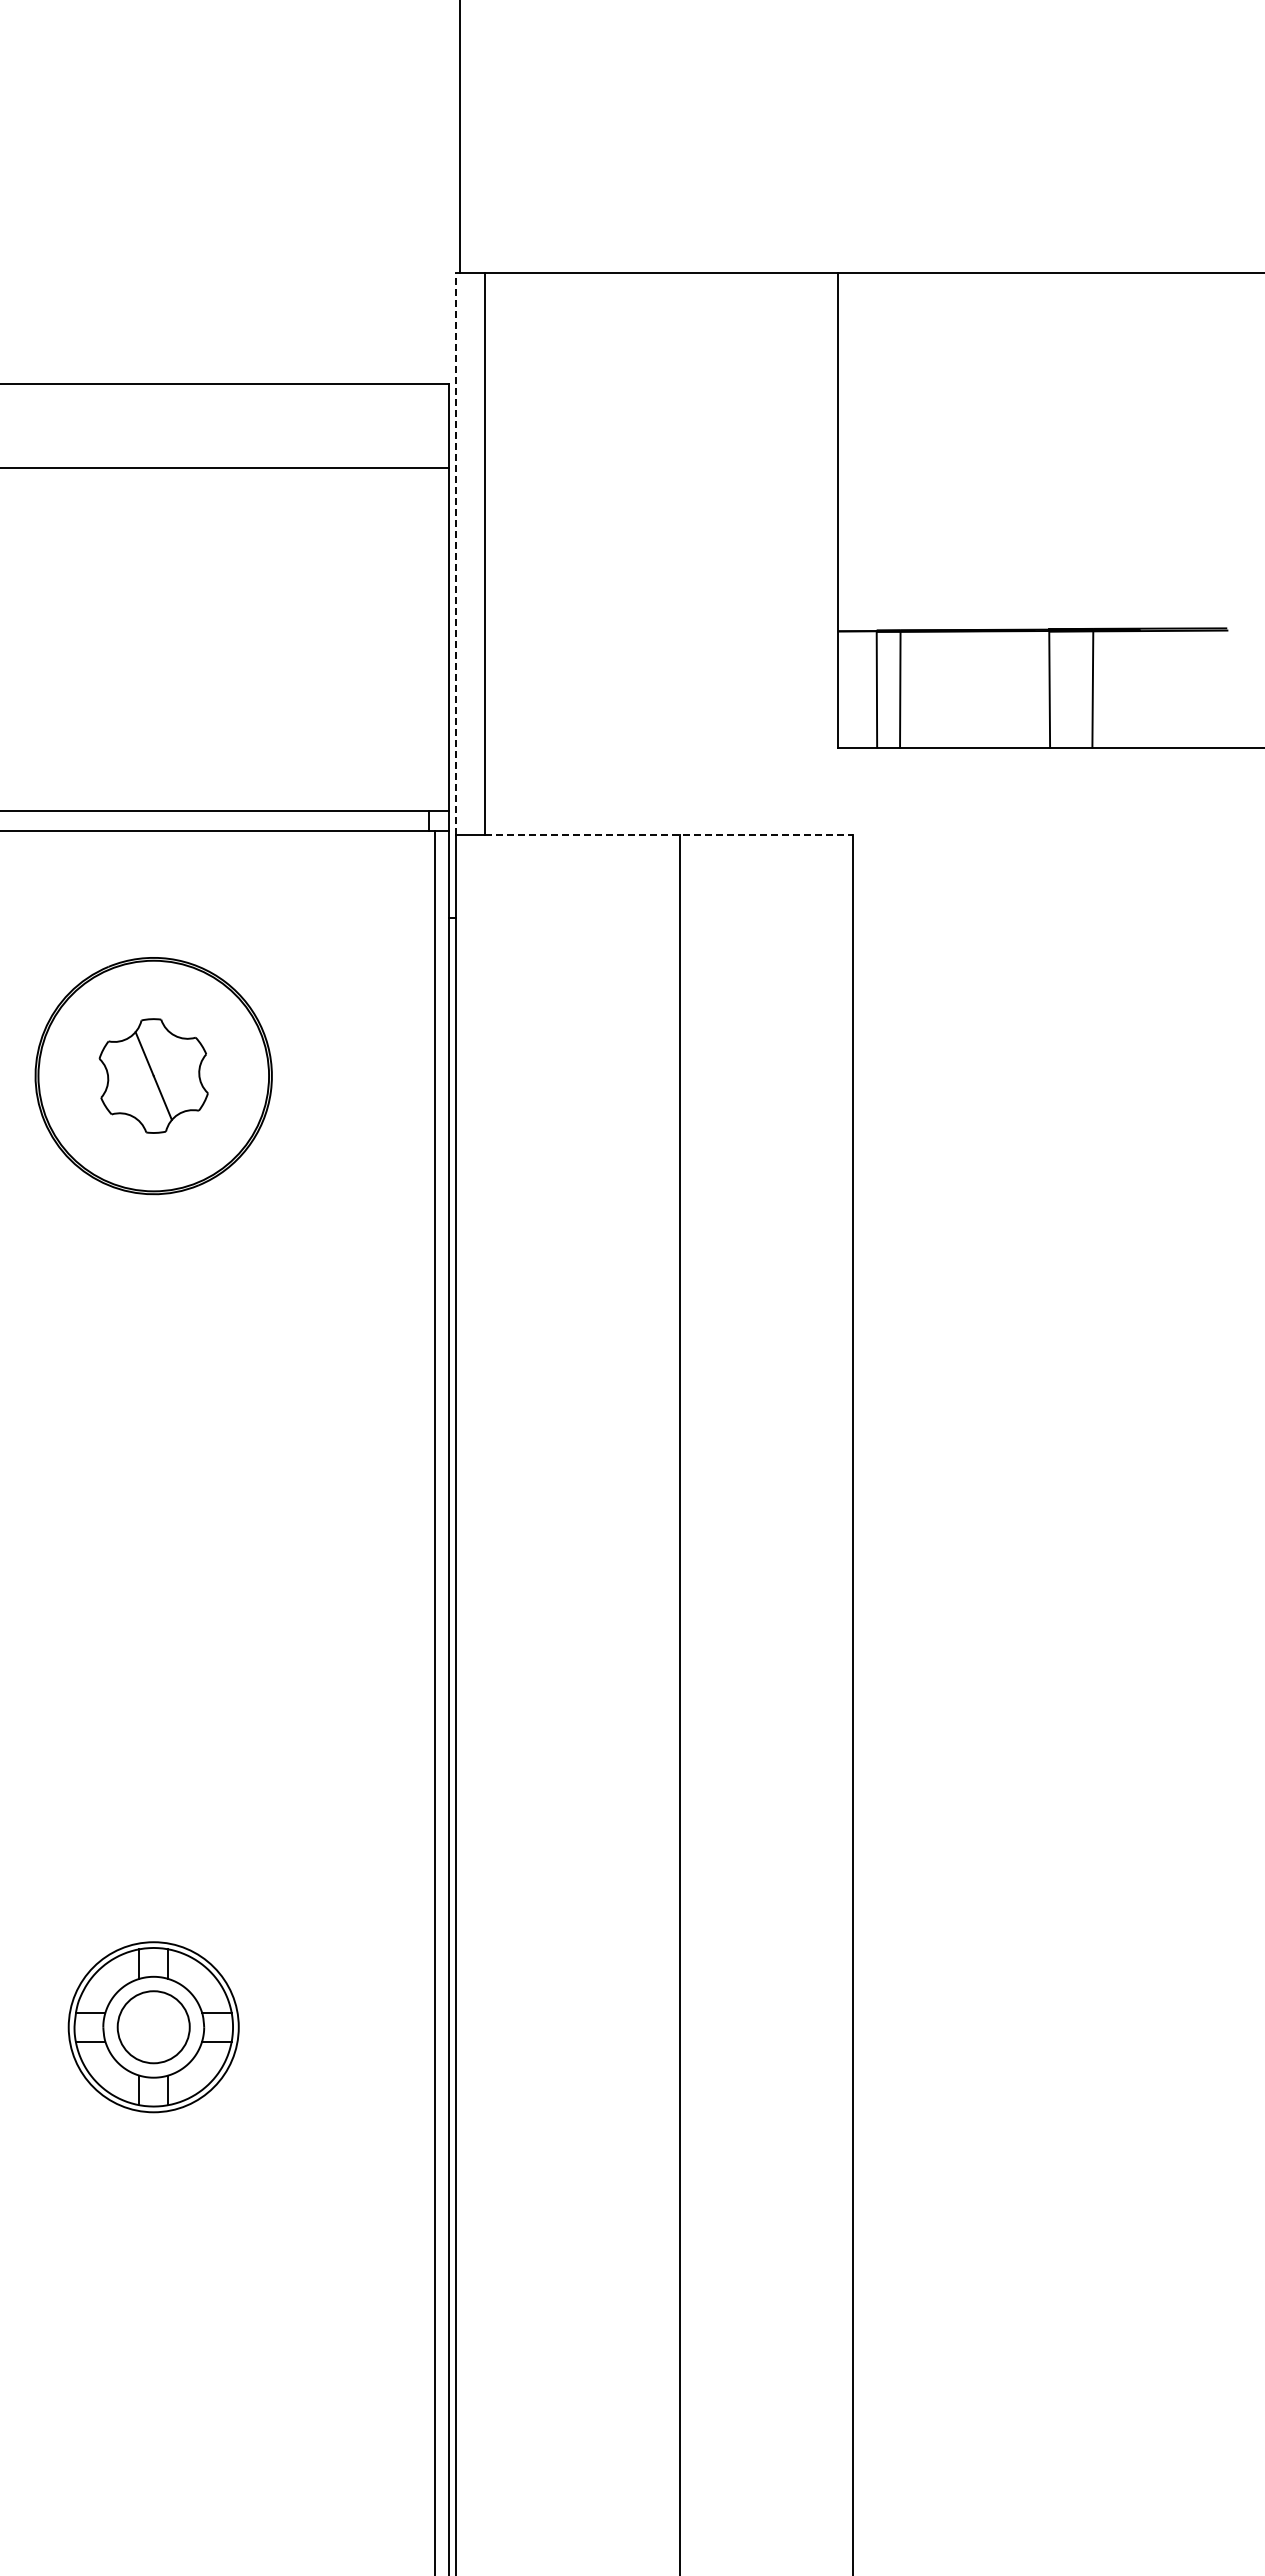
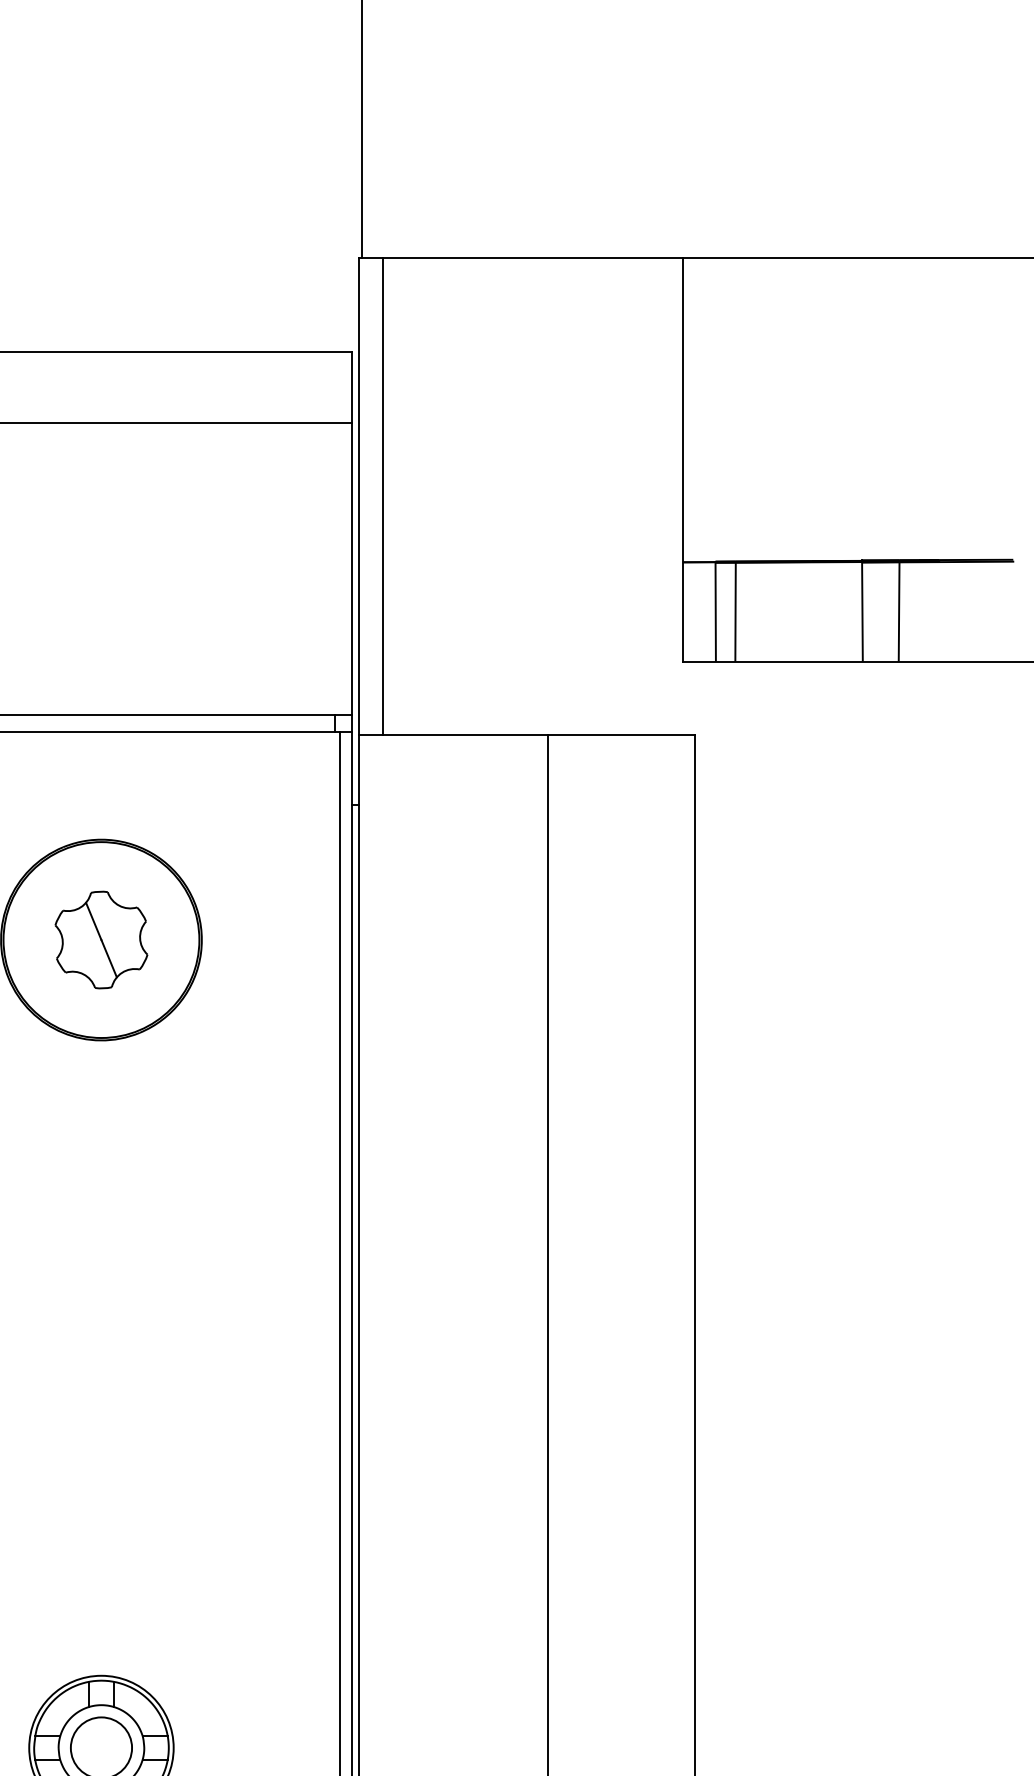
line: (456, 553) -> (358, 496), dashed -> solid
line: (669, 834) -> (539, 734), dashed -> solid

